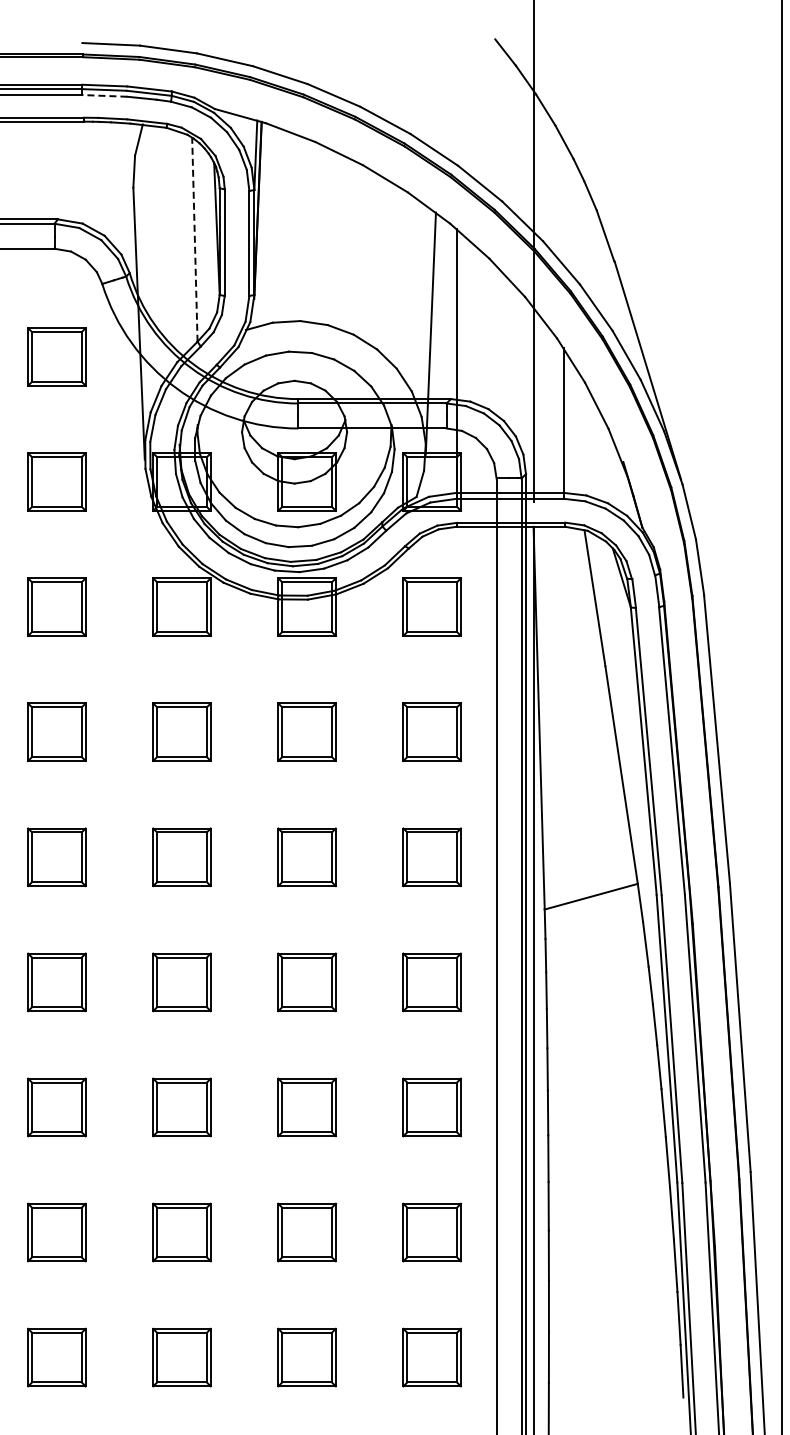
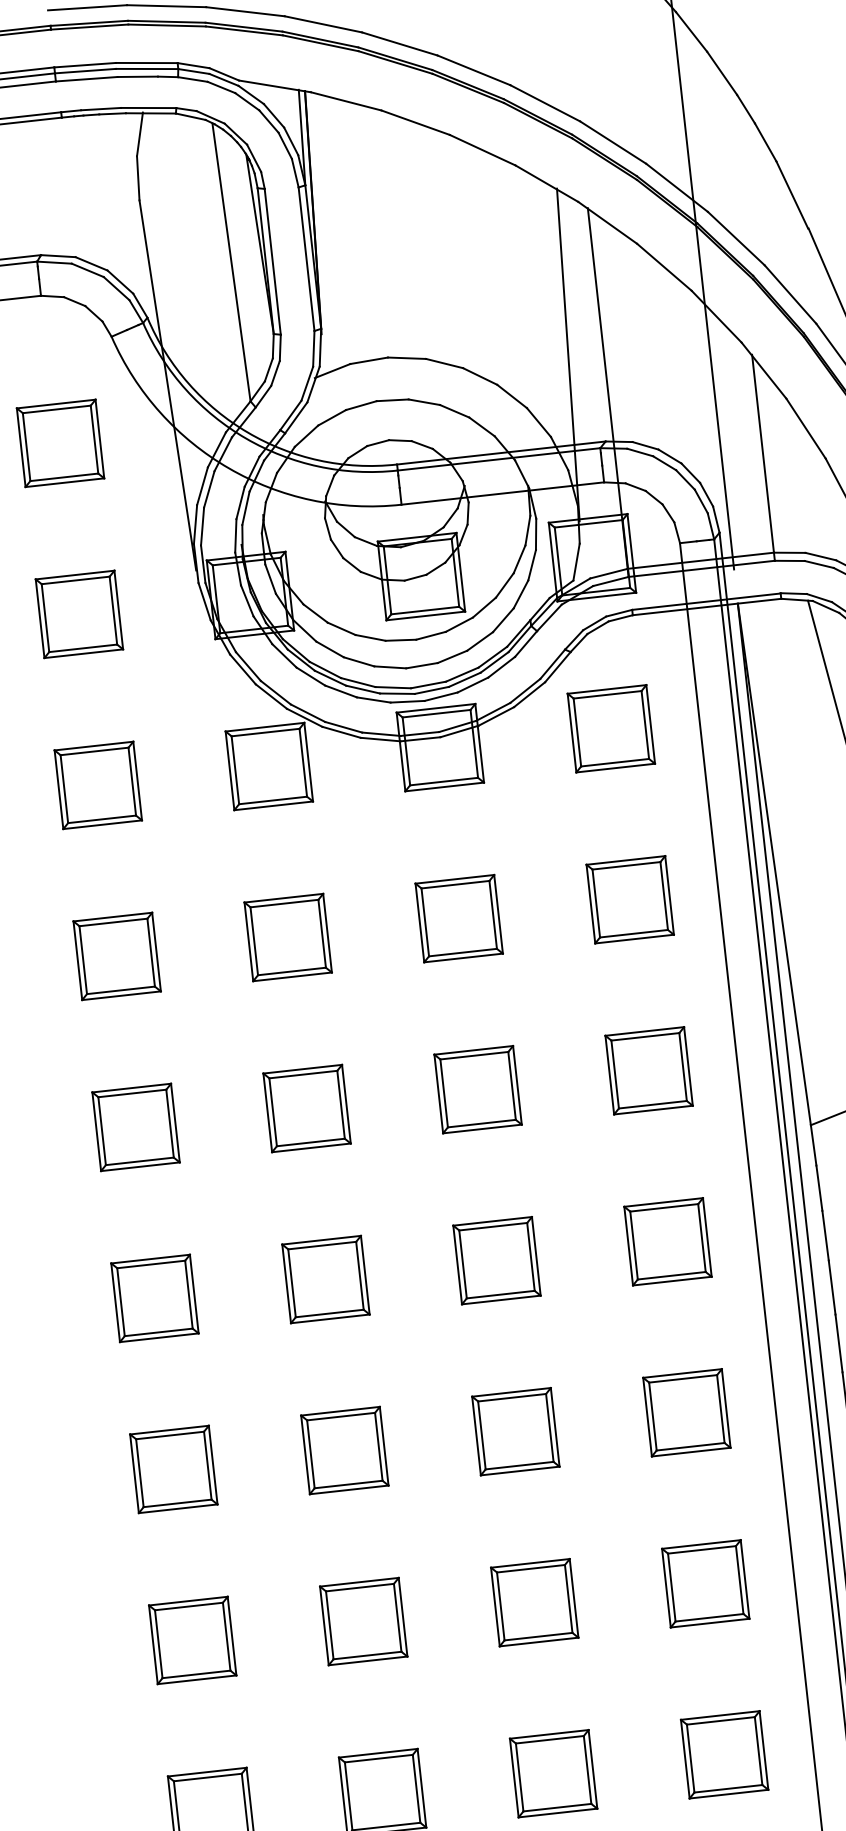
line: (104, 95) -> (86, 78), dashed -> solid
line: (194, 239) -> (230, 262), dashed -> solid

